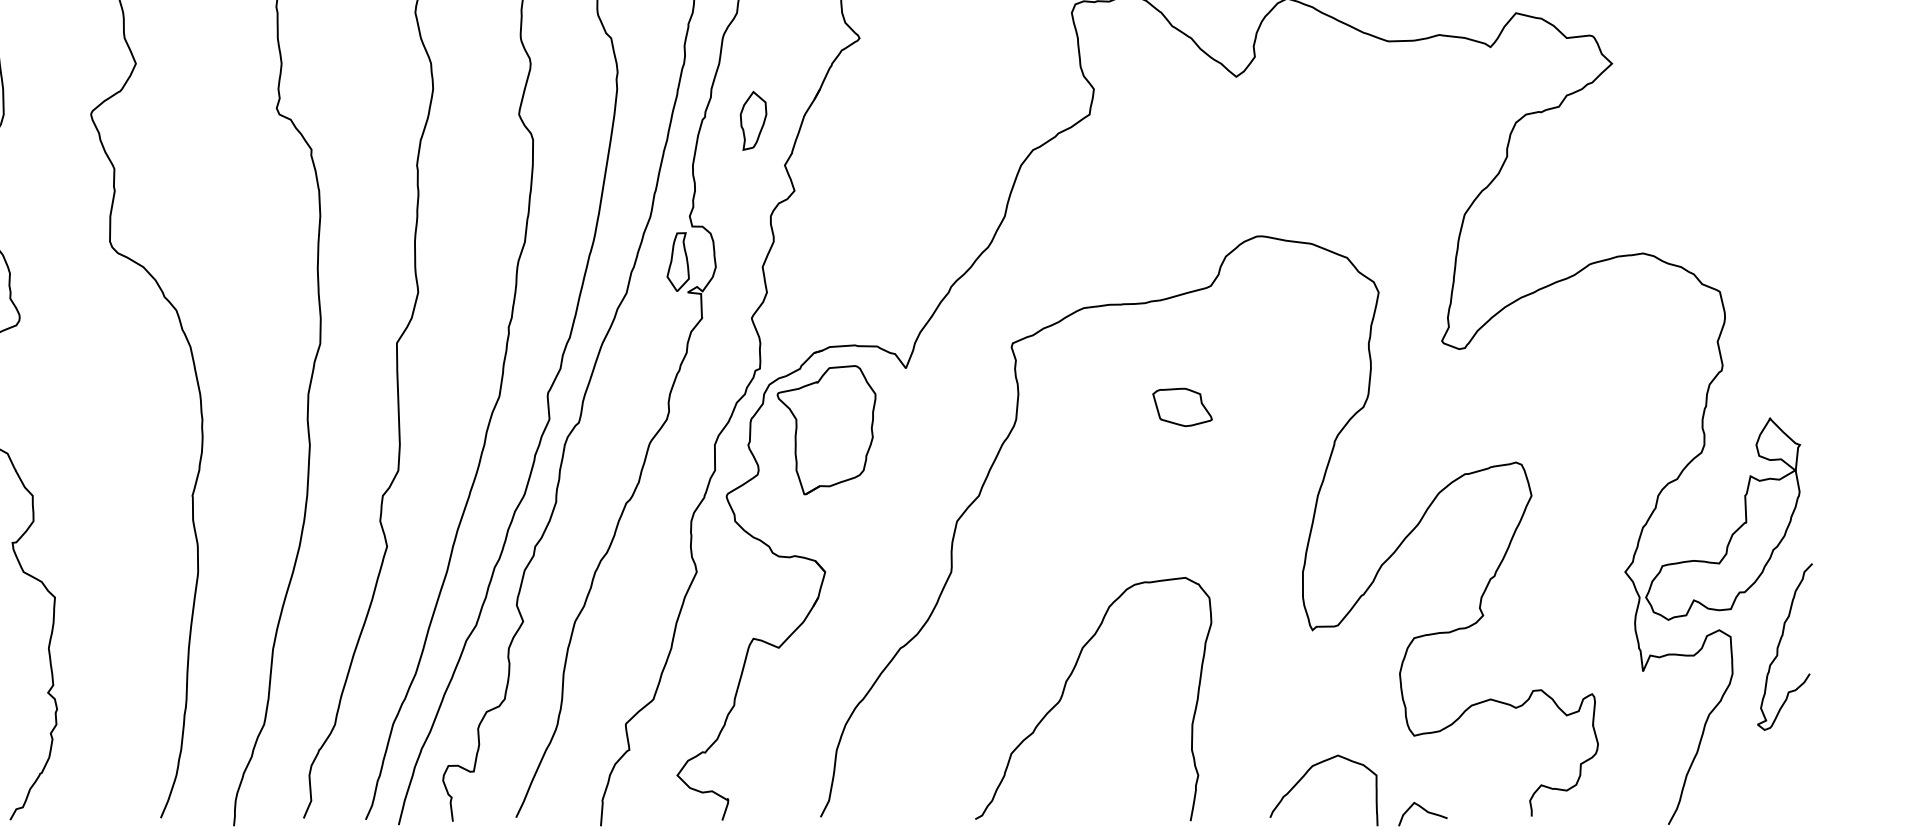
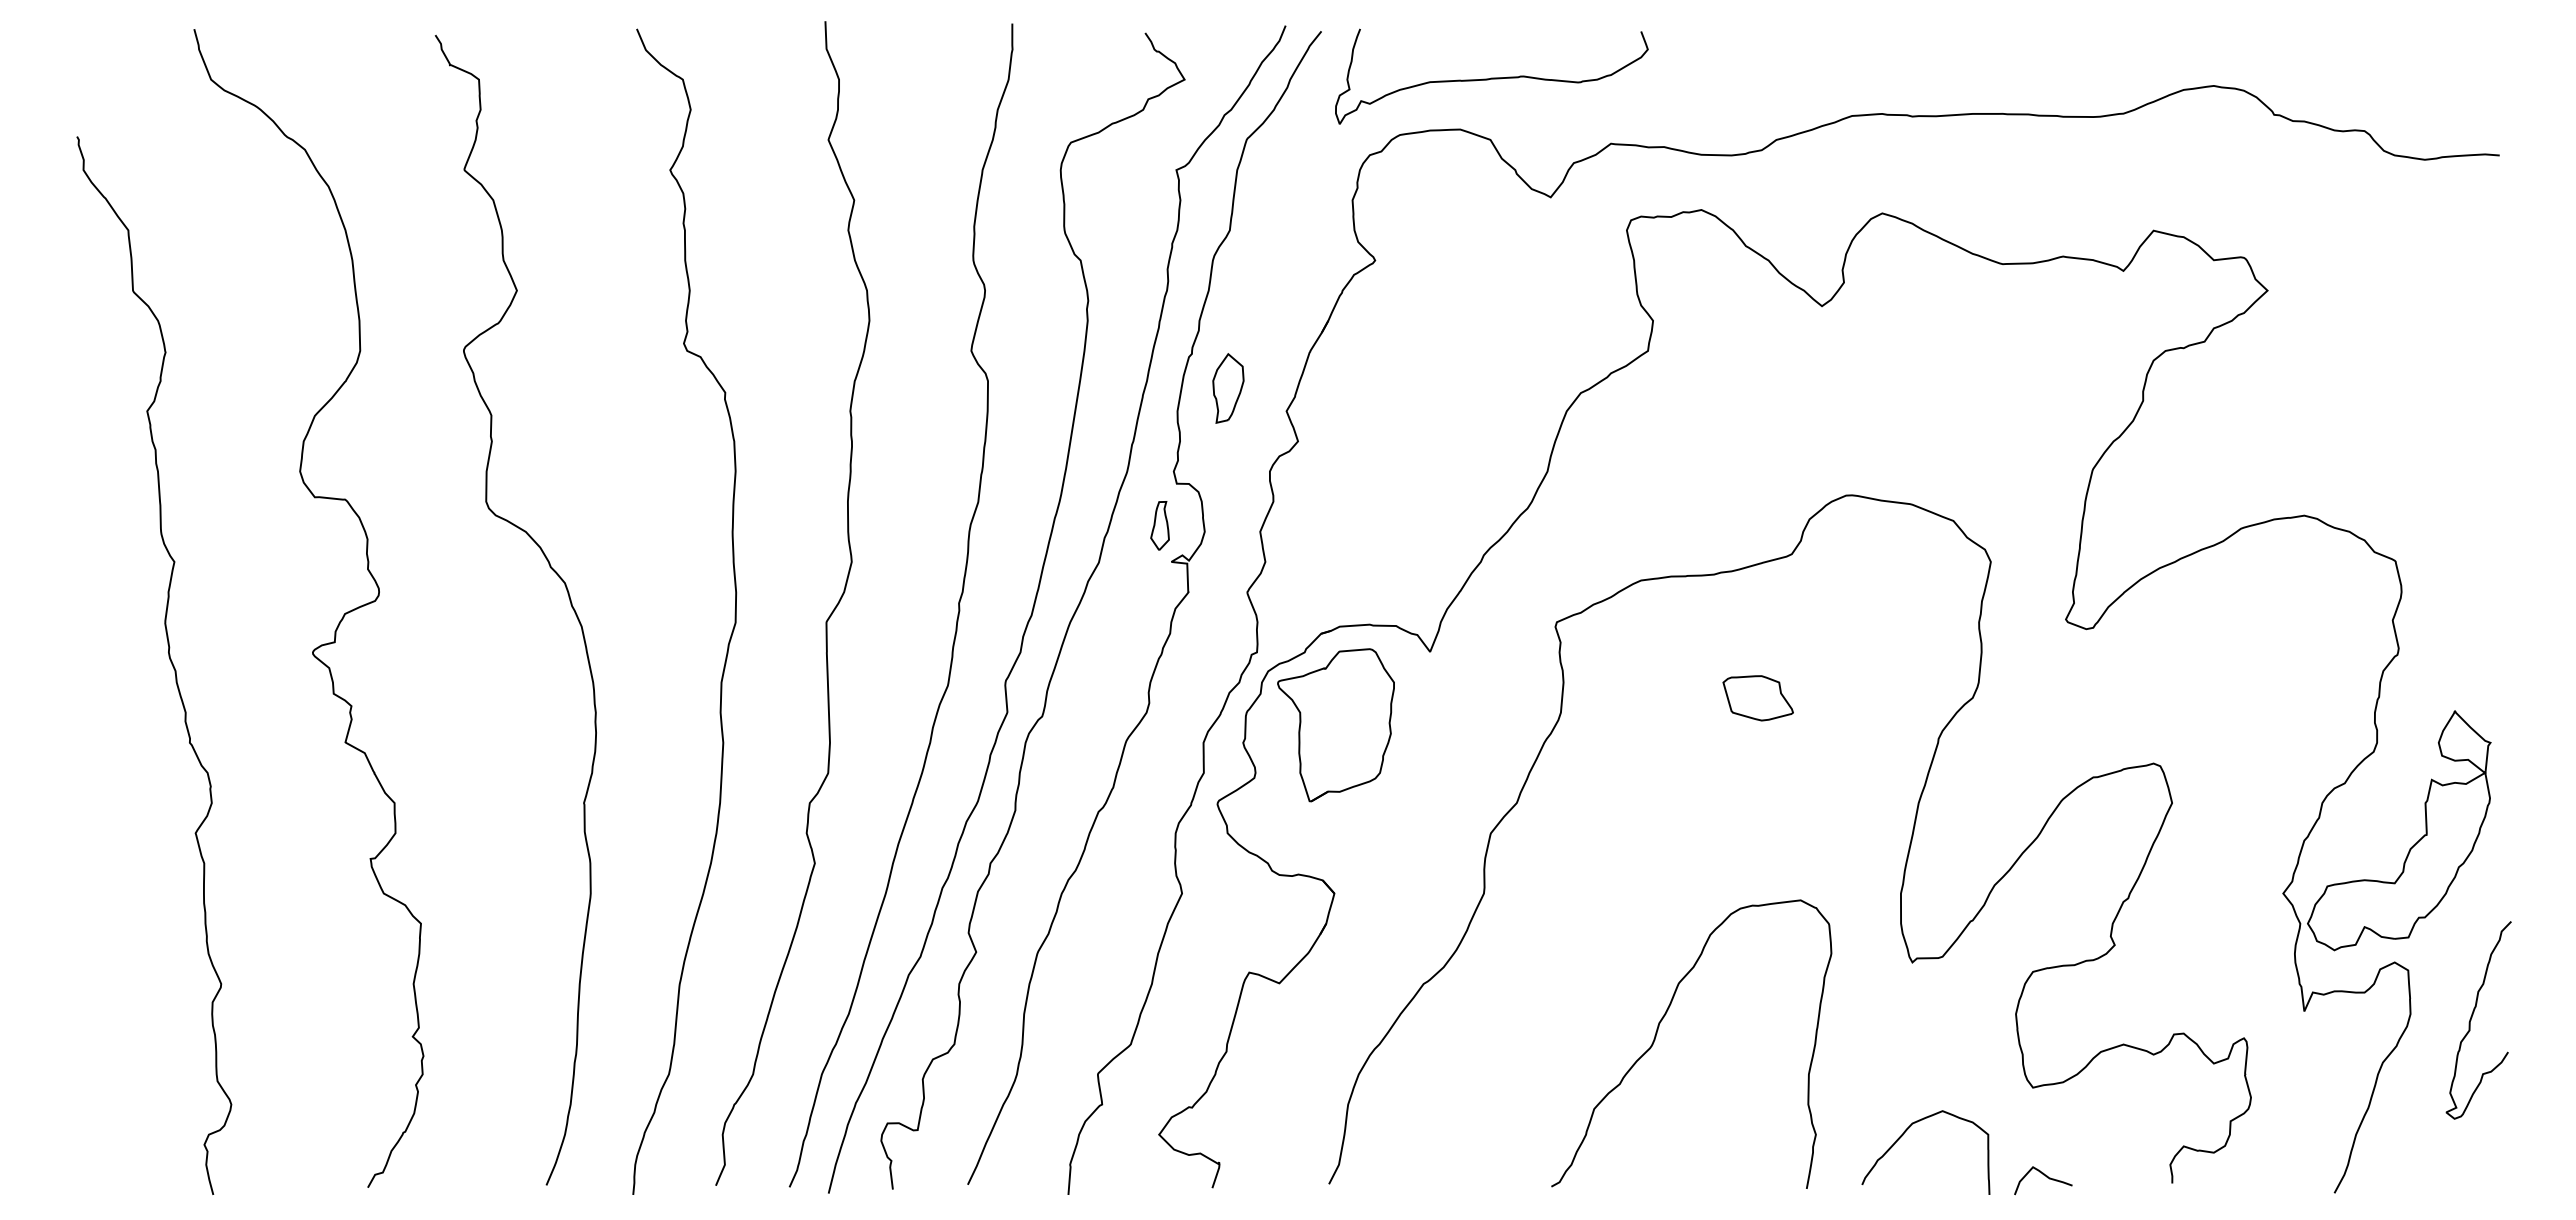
part: (753, 120) -> (1228, 388), moved
part: (677, 261) -> (1159, 525), size x0.7
curve: (1779, 644) -> (2472, 1017), moved
curve: (1064, 690) -> (1657, 1033), moved

